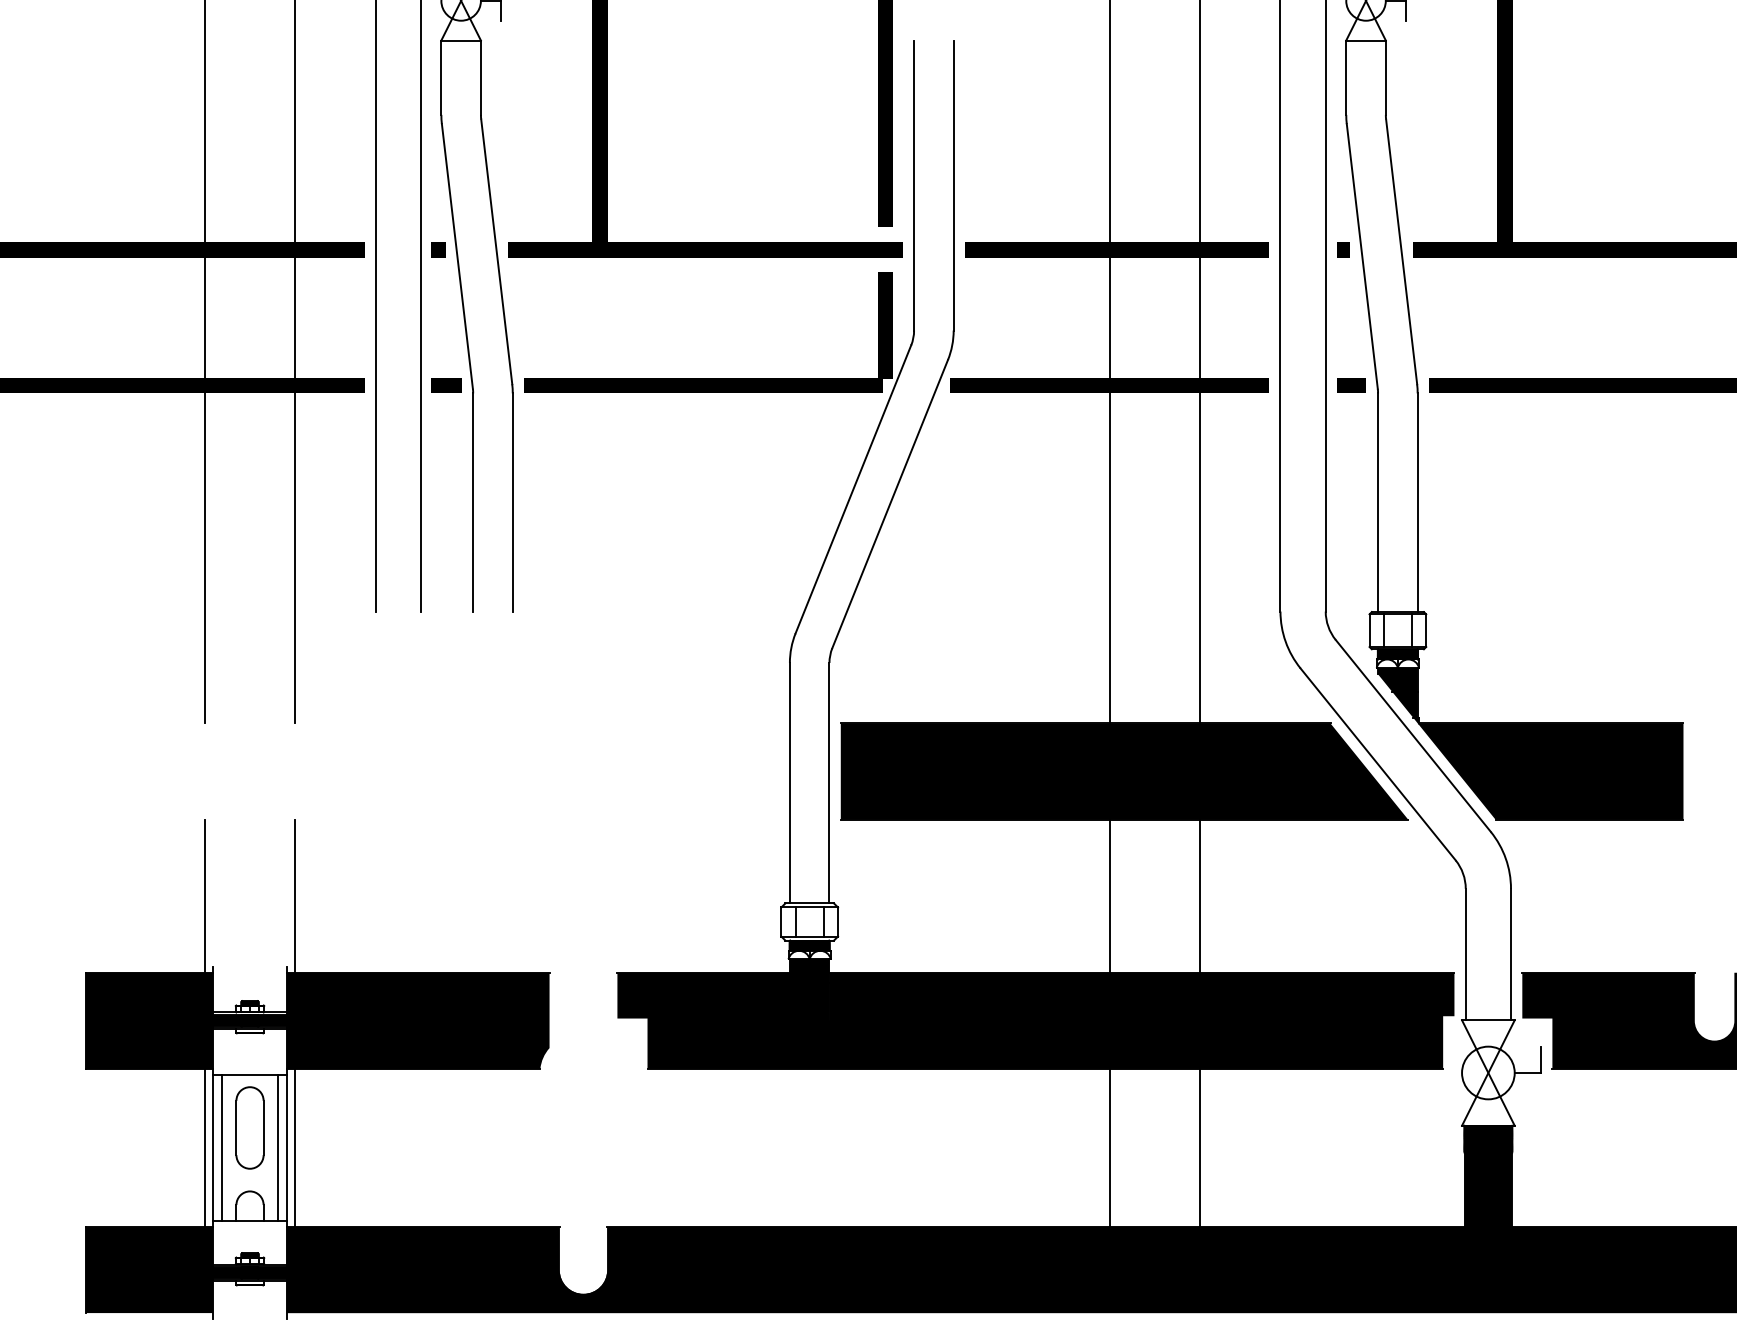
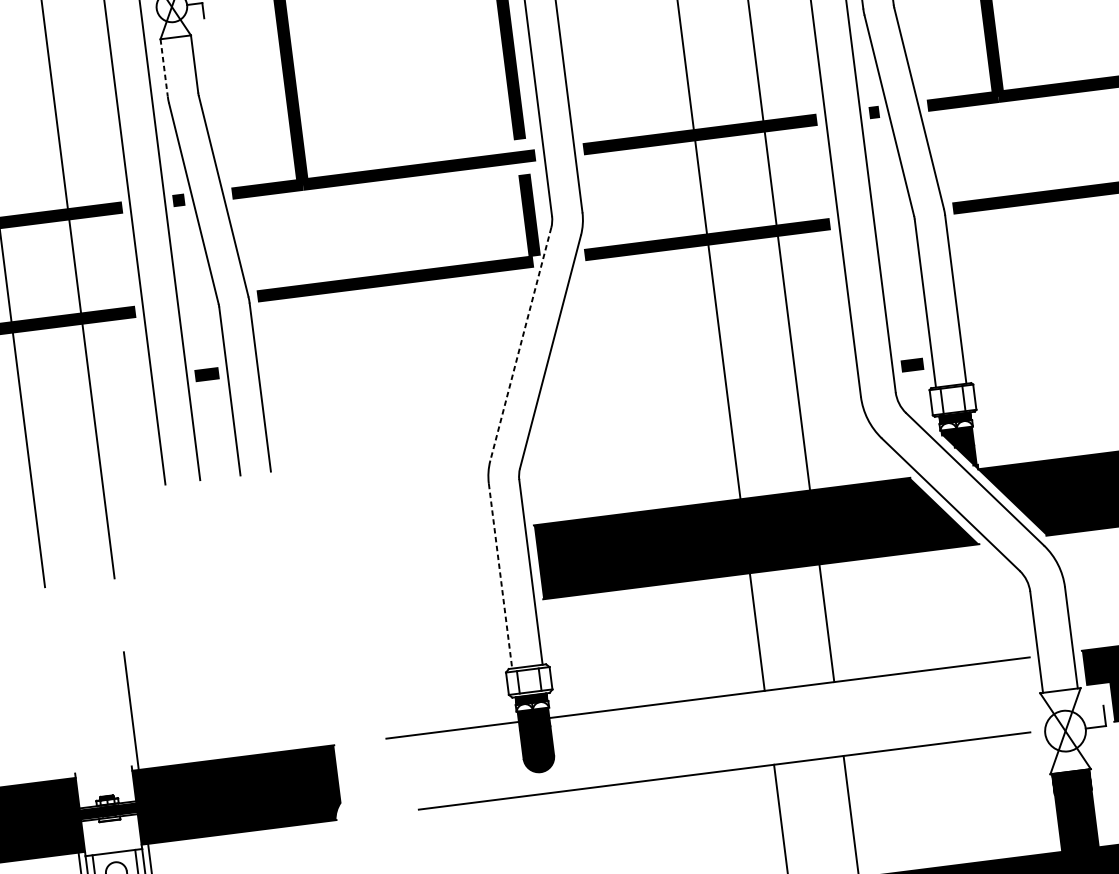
line: (441, 78) -> (164, 68), solid -> dashed
line: (446, 385) -> (206, 374), moved
line: (1351, 385) -> (912, 365), moved
line: (853, 489) -> (520, 344), solid -> dashed
line: (789, 783) -> (500, 576), solid -> dashed
line: (204, 895) -> (61, 719), removed
fill: (1035, 1020) -> (712, 734), removed

